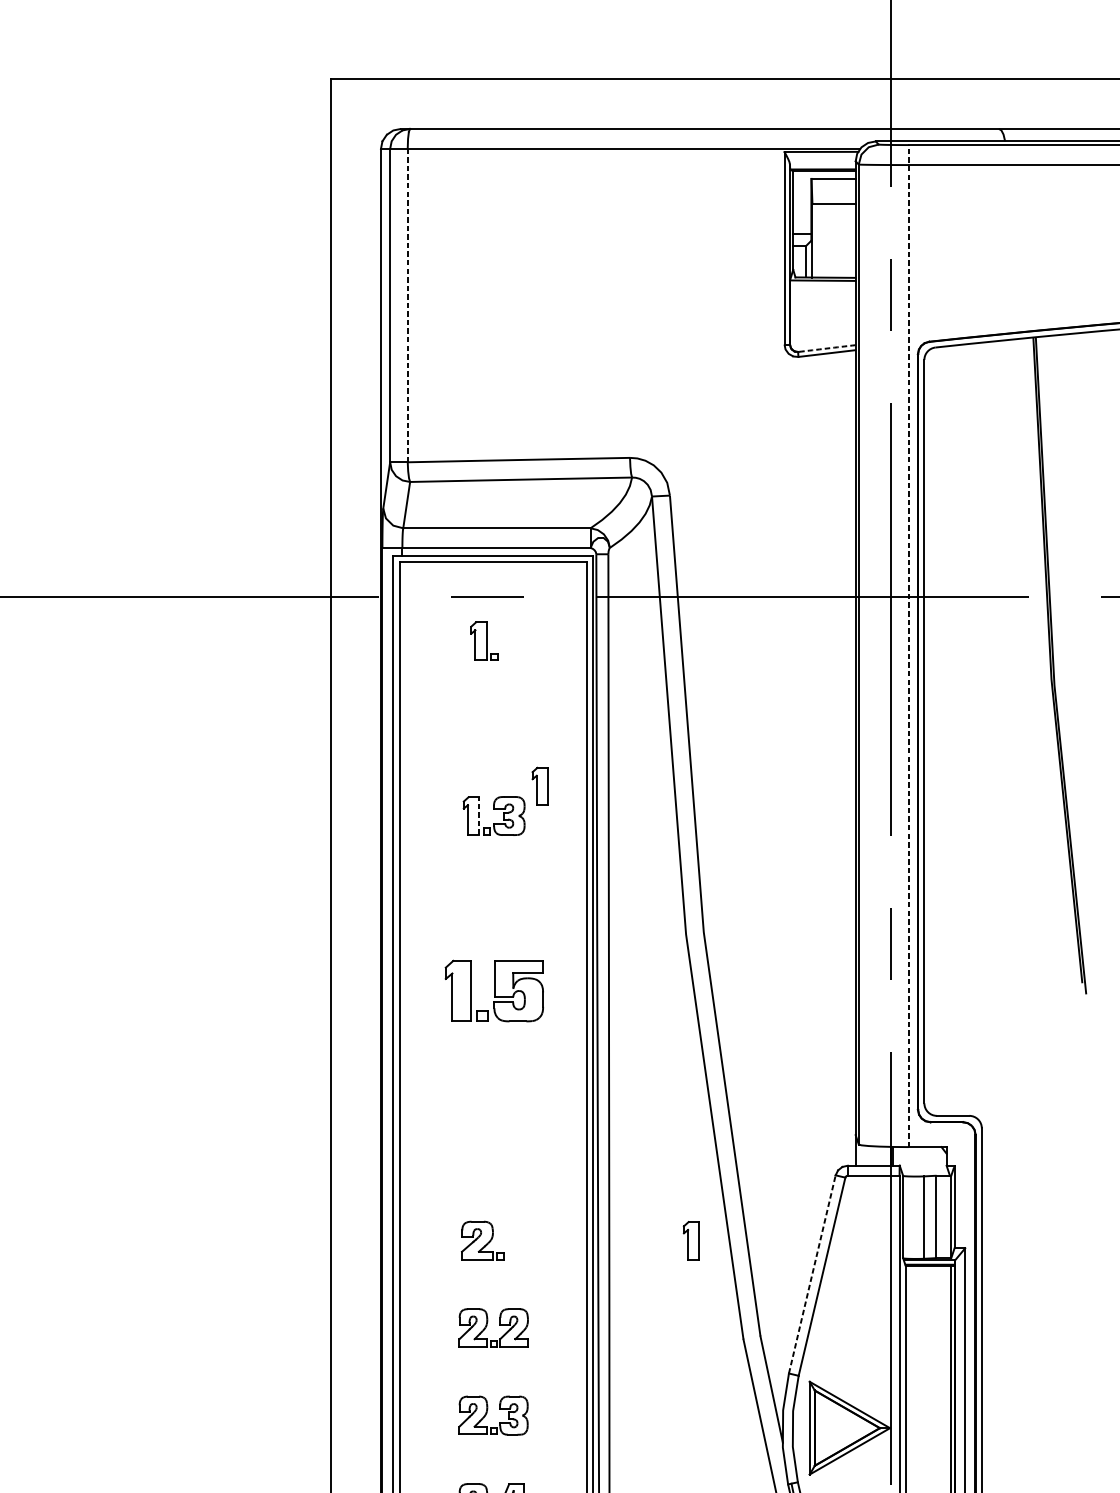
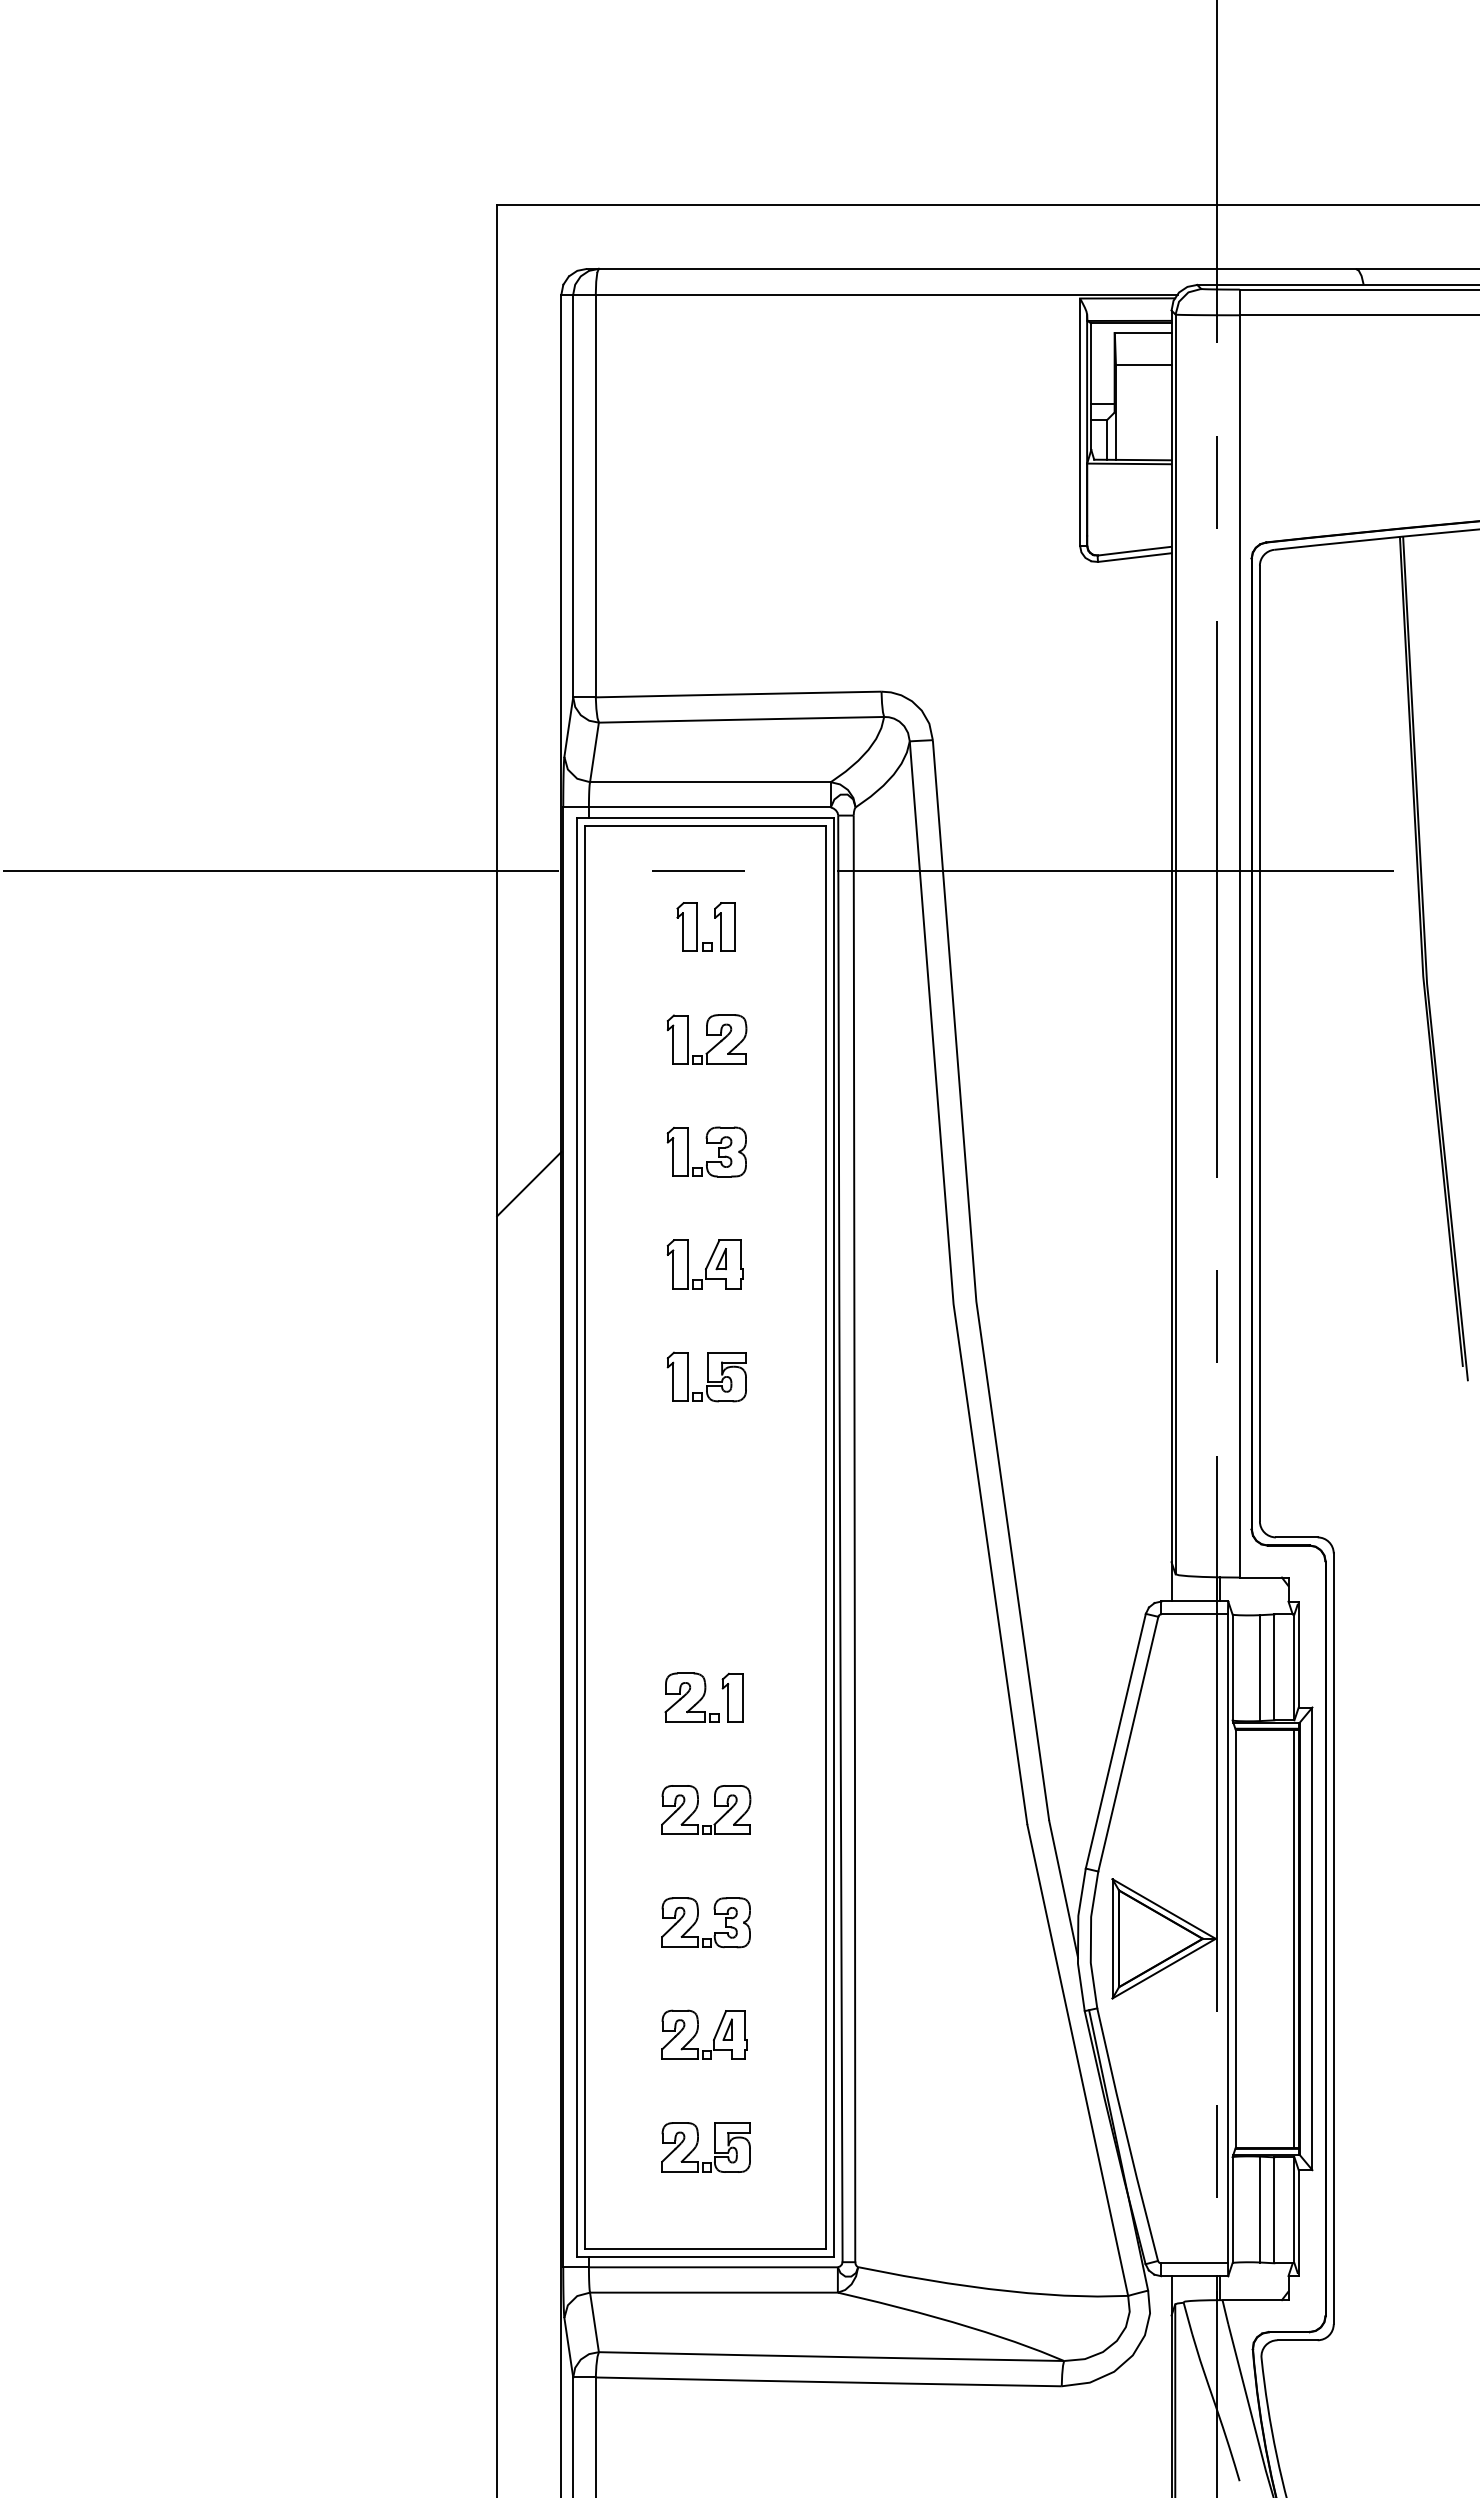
line: (407, 305) -> (595, 495), dashed -> solid
arc: (826, 348) -> (1134, 551), dashed -> solid
line: (908, 646) -> (1239, 933), dashed -> solid
part: (494, 728) -> (707, 1039), added
part: (539, 786) -> (724, 926), moved
line: (479, 815) -> (687, 1151), dashed -> solid
line: (356, 841) -> (529, 1184), added
part: (492, 903) -> (704, 1264), added
part: (493, 990) -> (706, 1376), size x0.62
part: (691, 1240) -> (732, 1697), moved
line: (812, 1274) -> (1115, 1741), dashed -> solid

